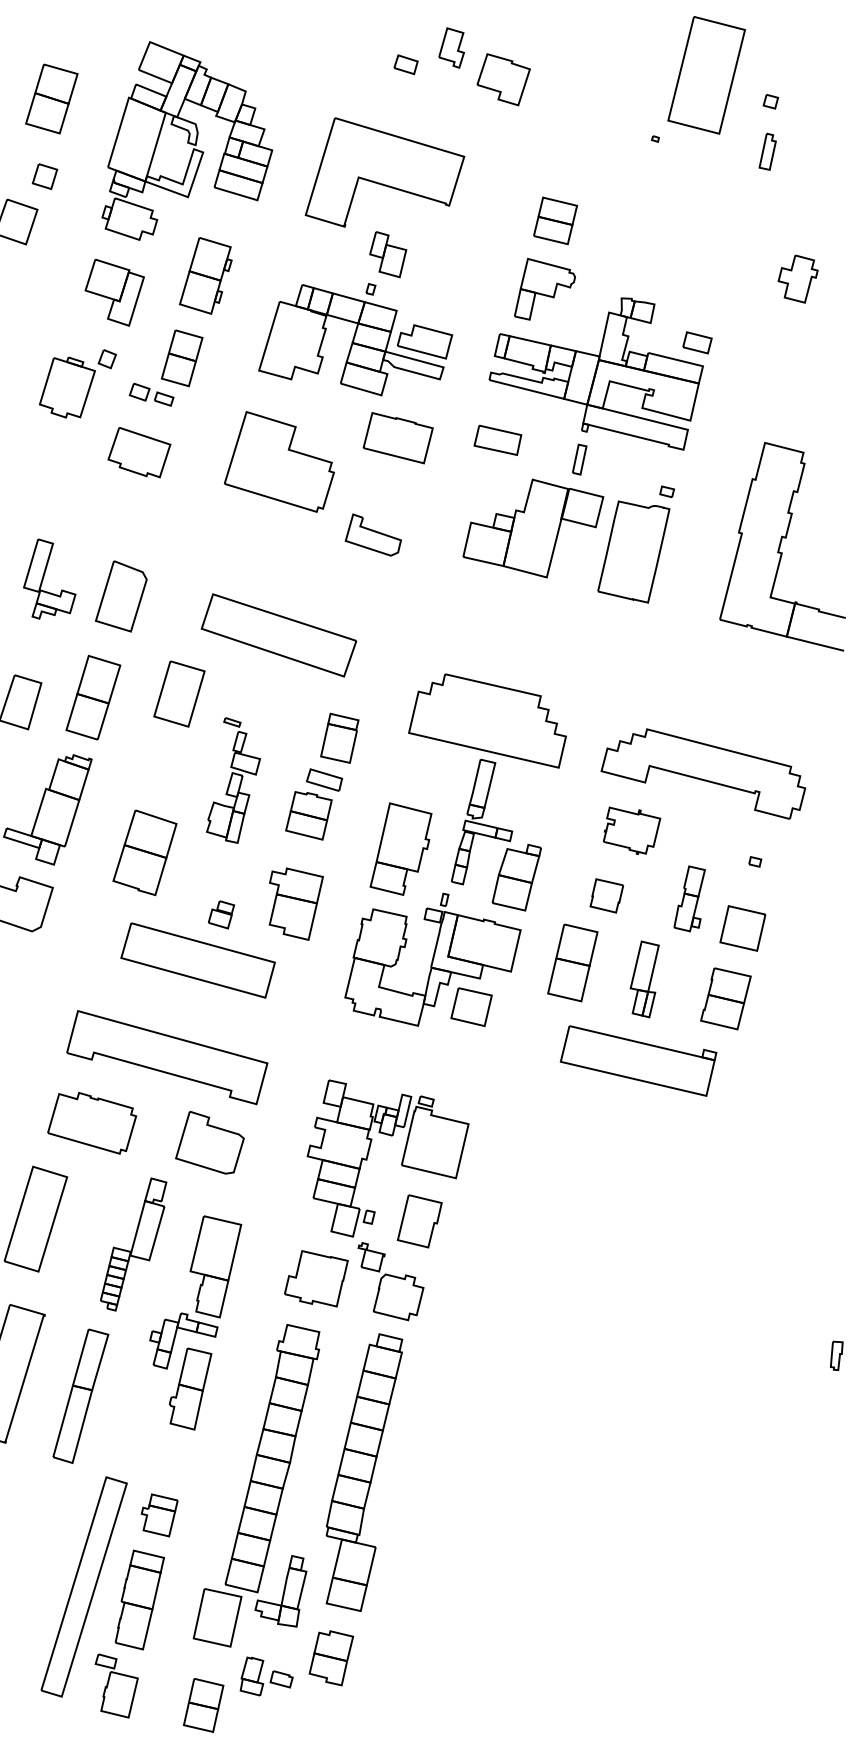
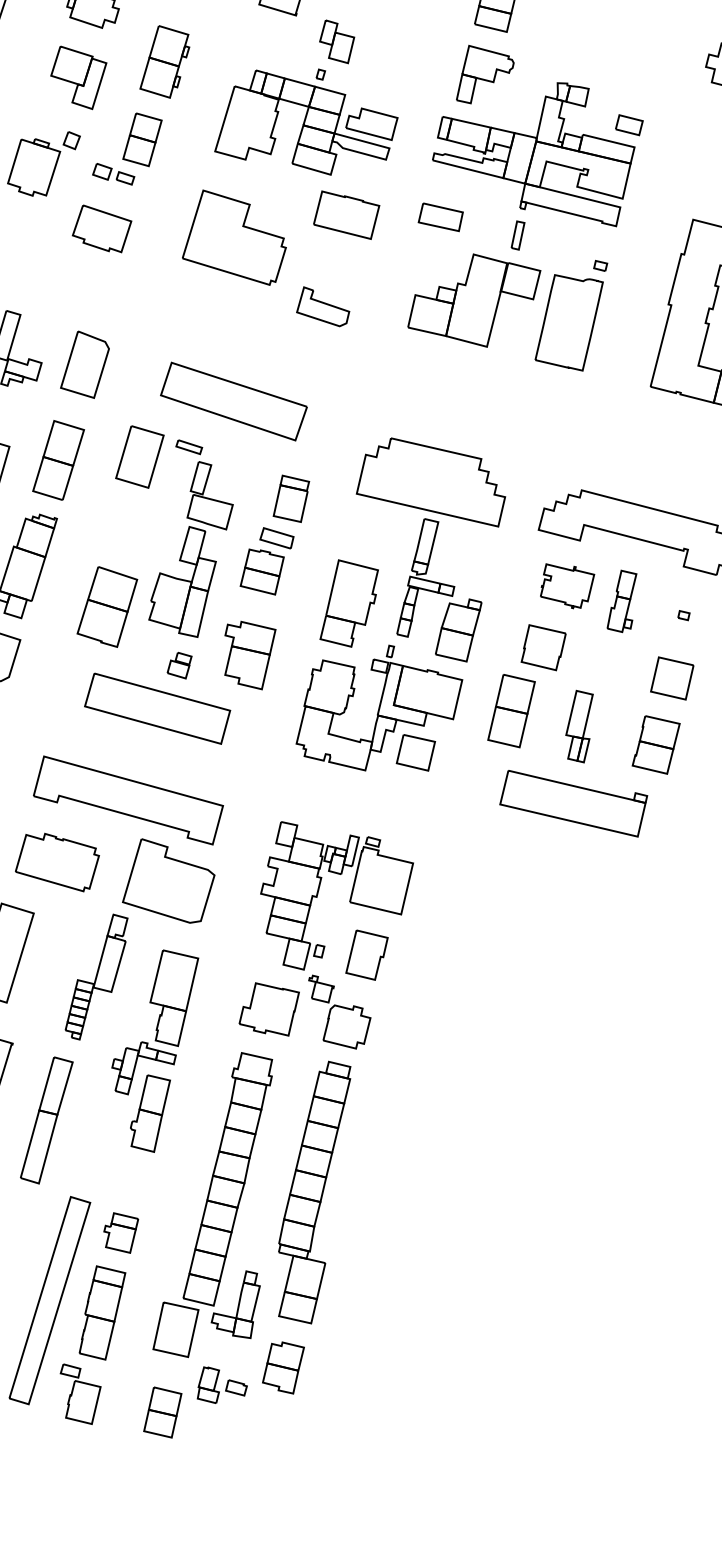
part: (233, 780) -> (190, 538), size x1.67
part: (606, 895) -> (543, 647), size x1.43
part: (689, 898) -> (621, 601), moved
part: (209, 1142) -> (168, 880), size x1.43

